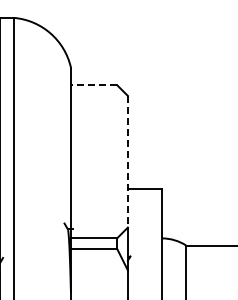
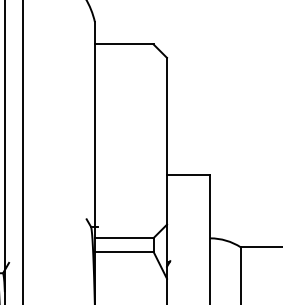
line: (93, 85) -> (123, 44), dashed -> solid
line: (127, 161) -> (166, 140), dashed -> solid

